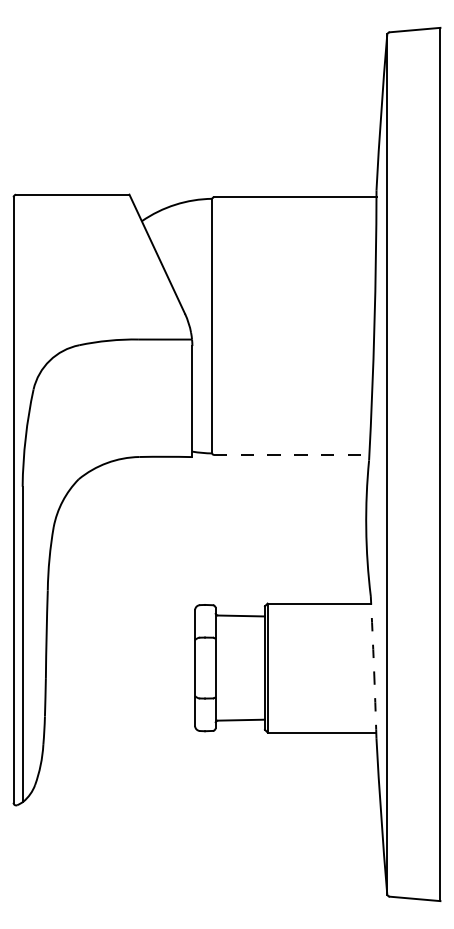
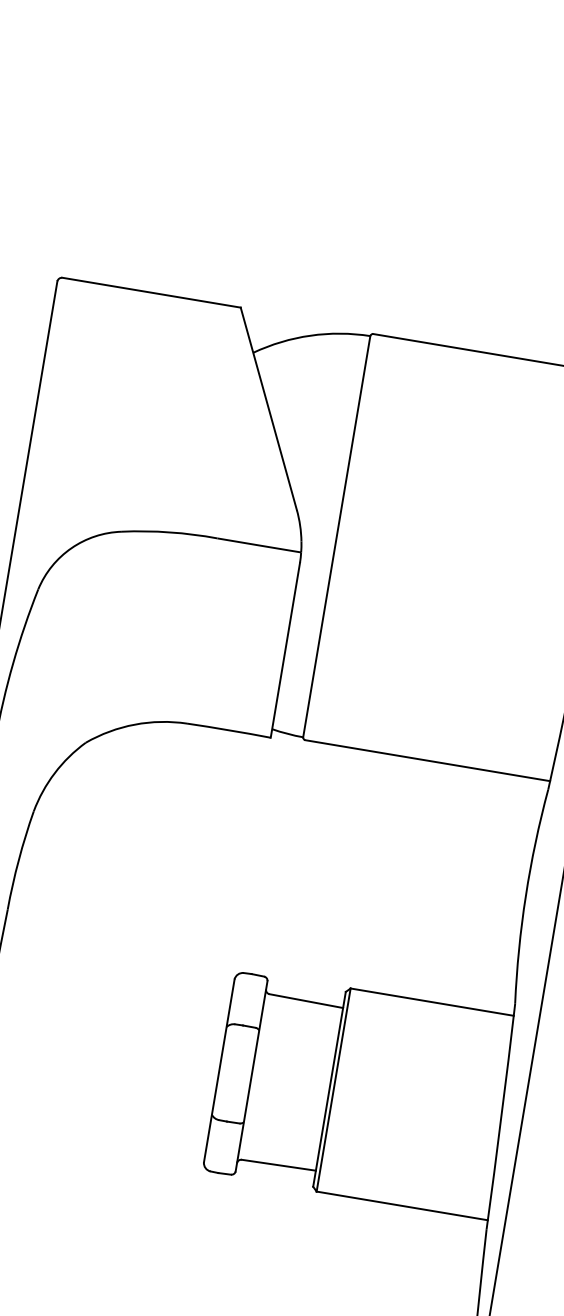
line: (291, 455) -> (427, 761), dashed -> solid
arc: (373, 667) -> (500, 1117), dashed -> solid

